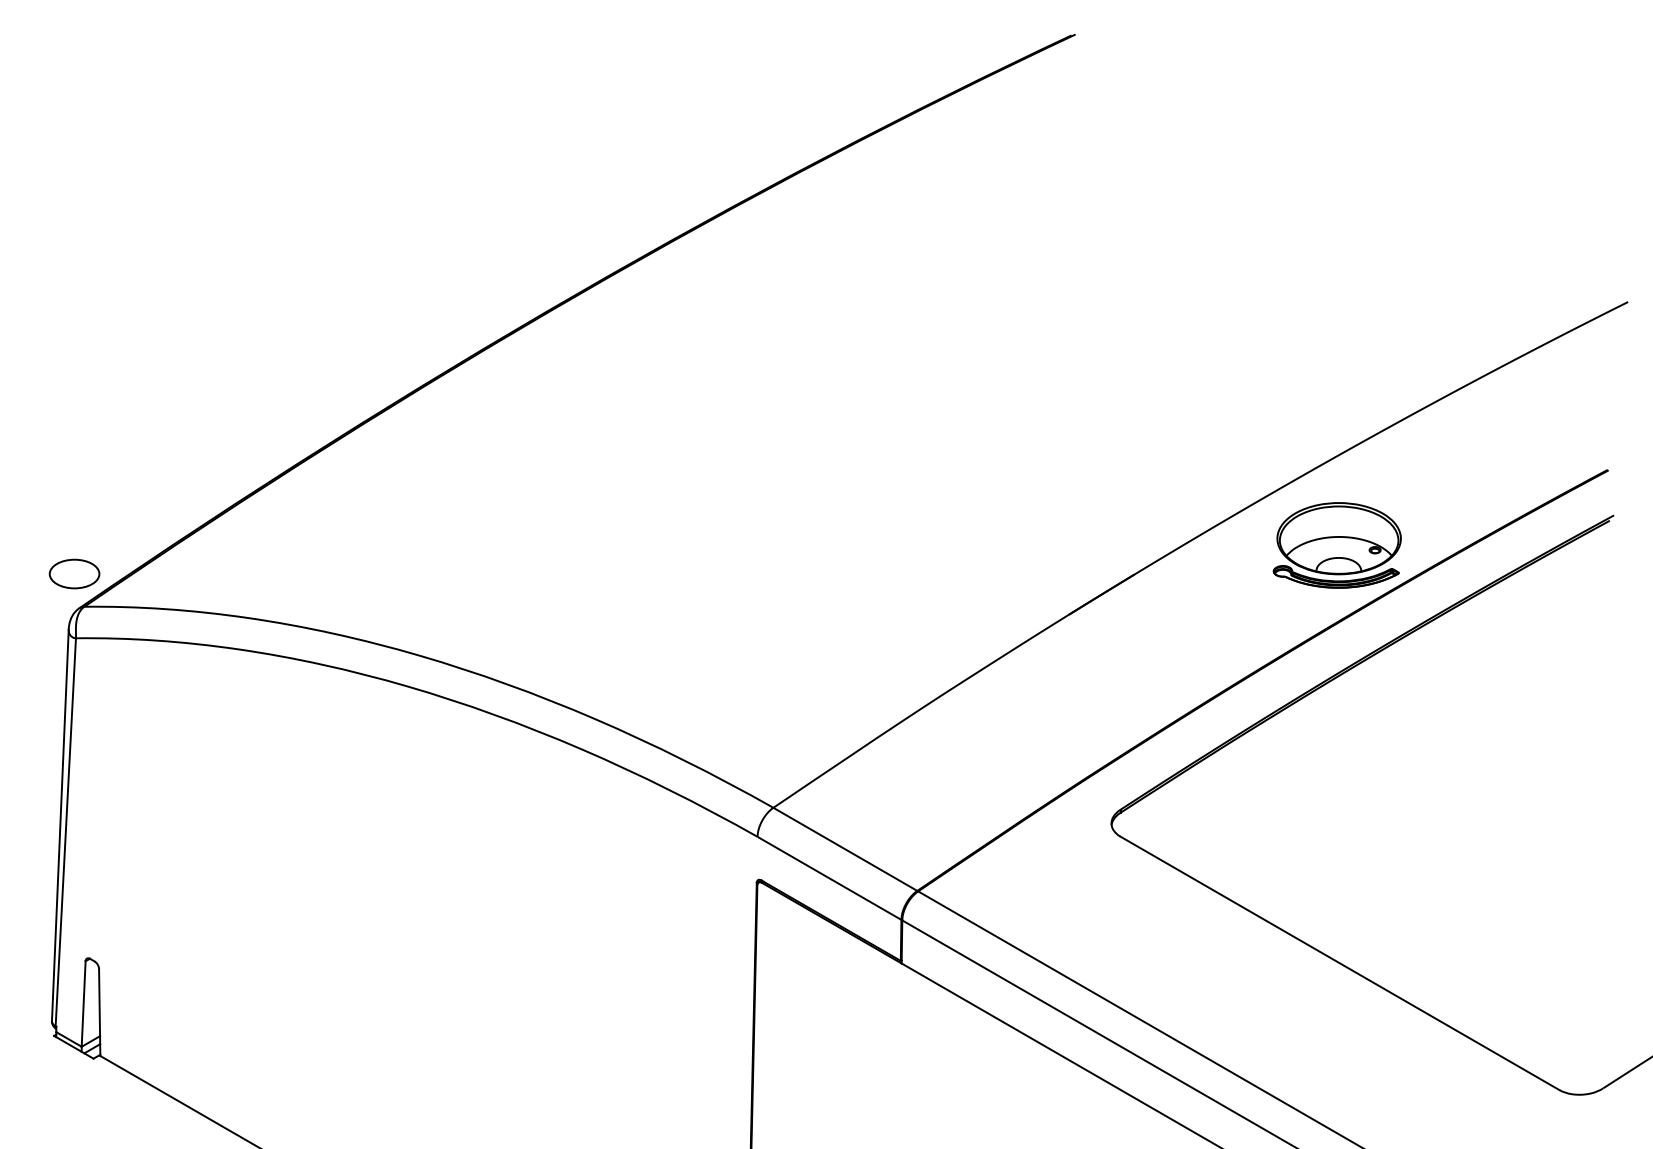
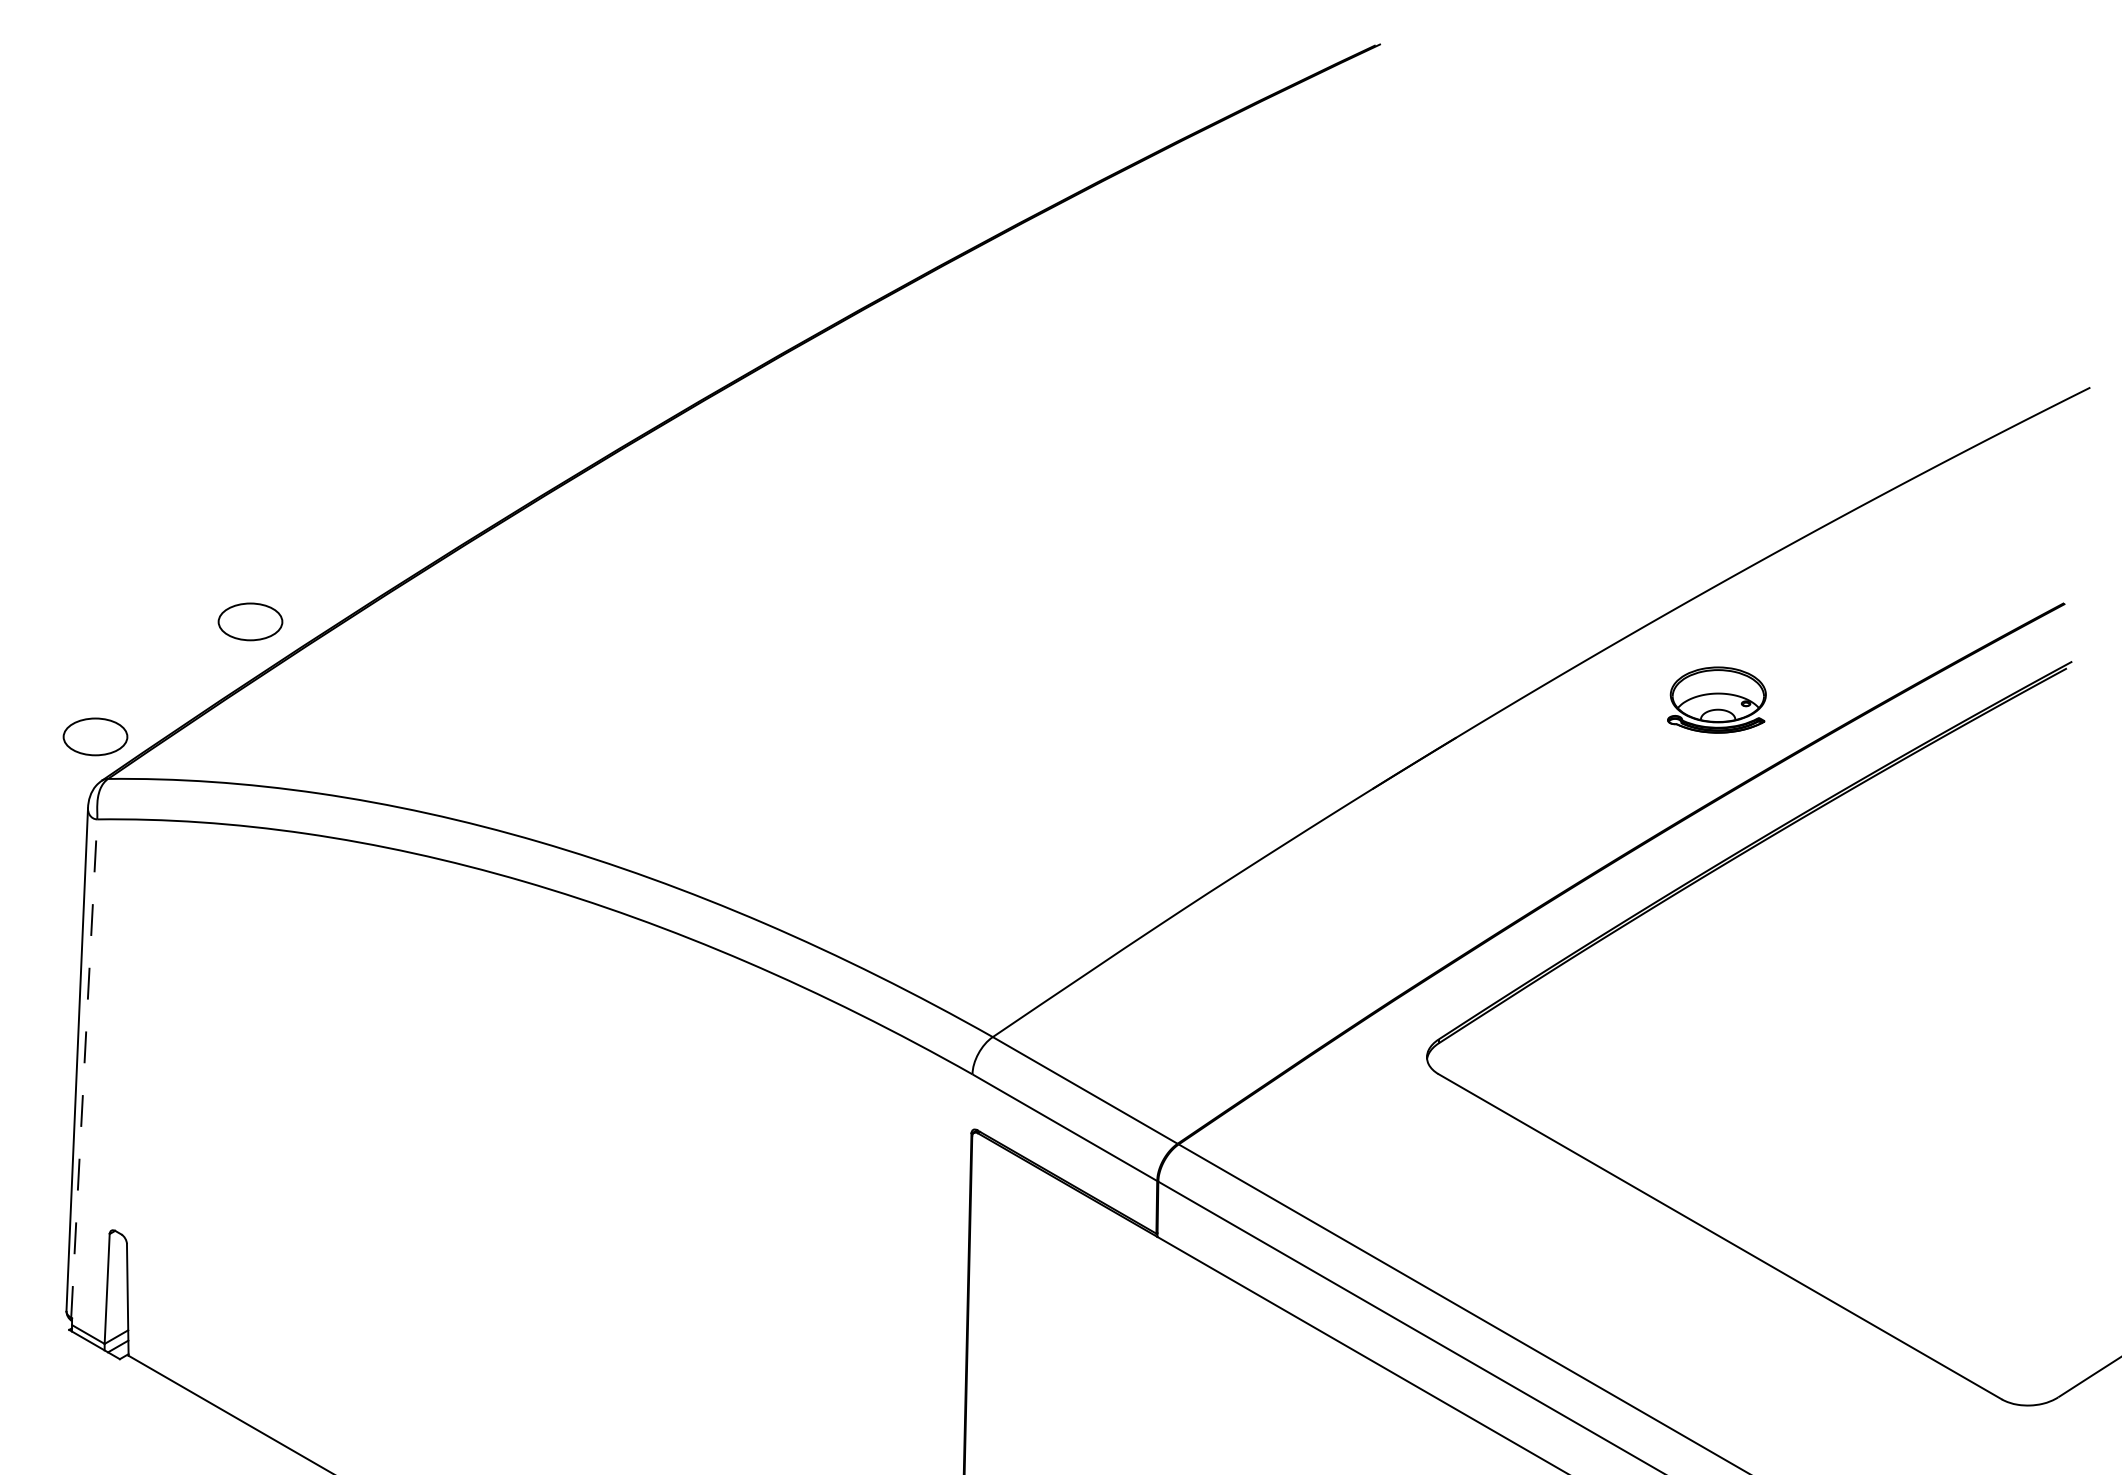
part: (195, 484) -> (250, 621), added
part: (1337, 544) -> (1716, 699), size x0.6
line: (66, 832) -> (84, 1068), solid -> dashed

